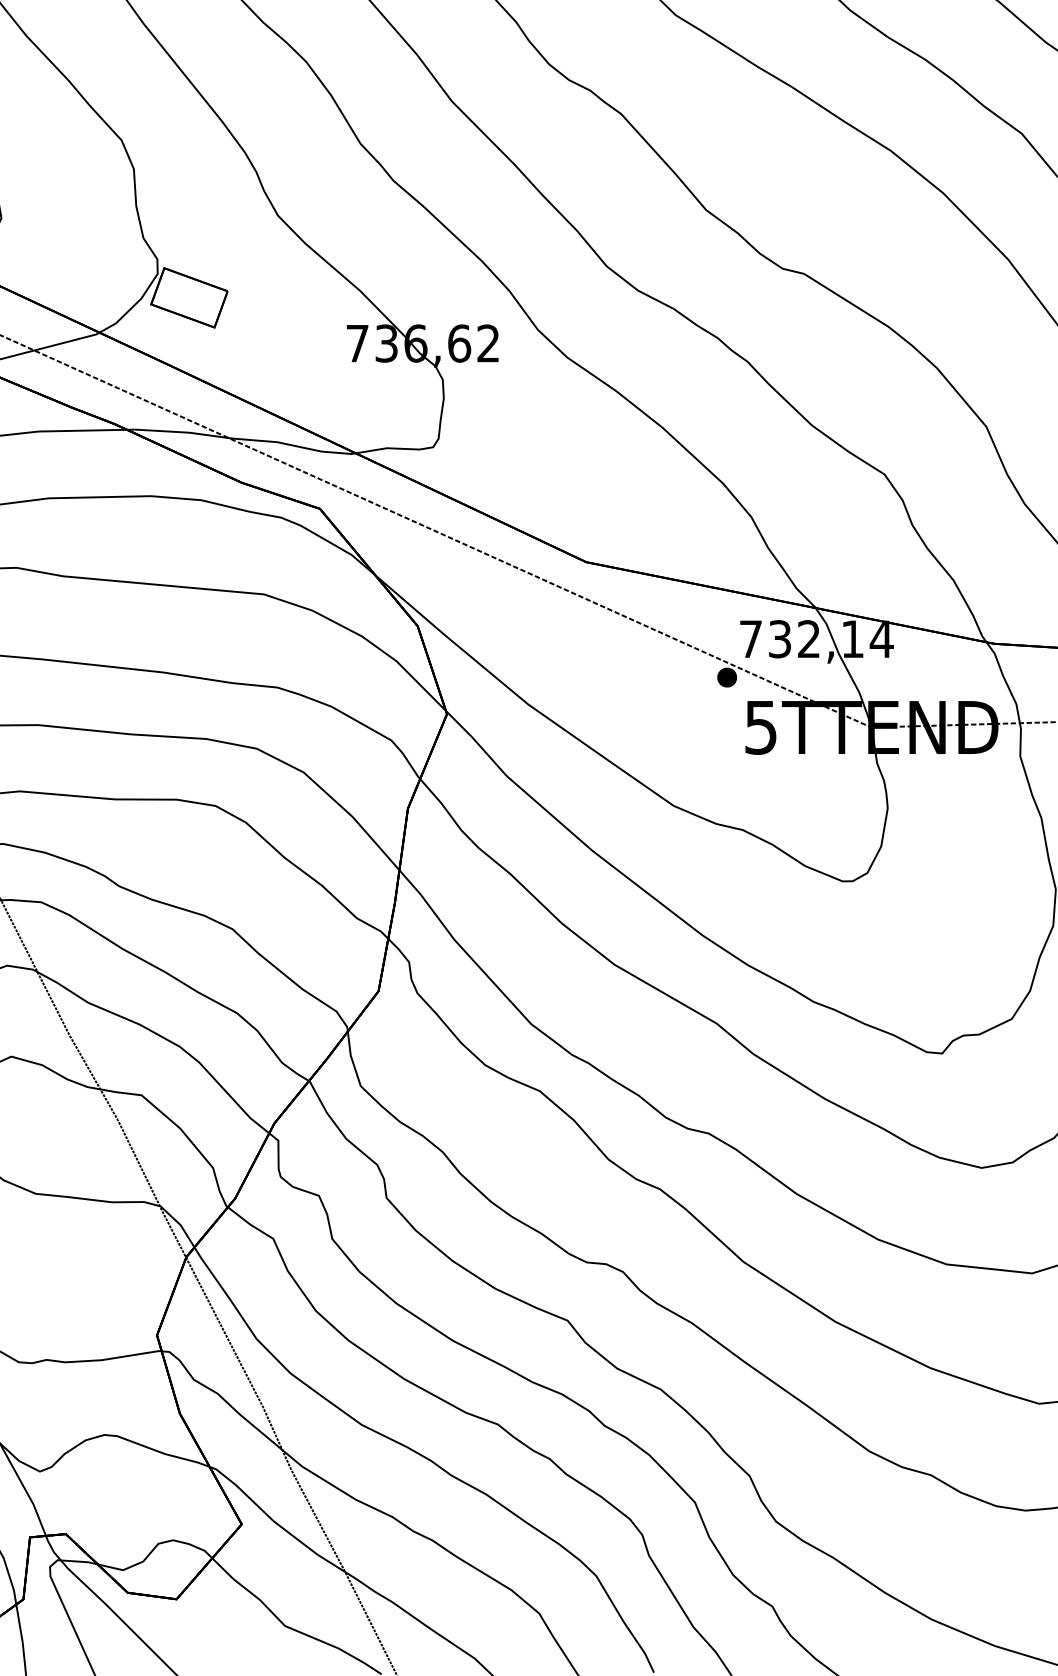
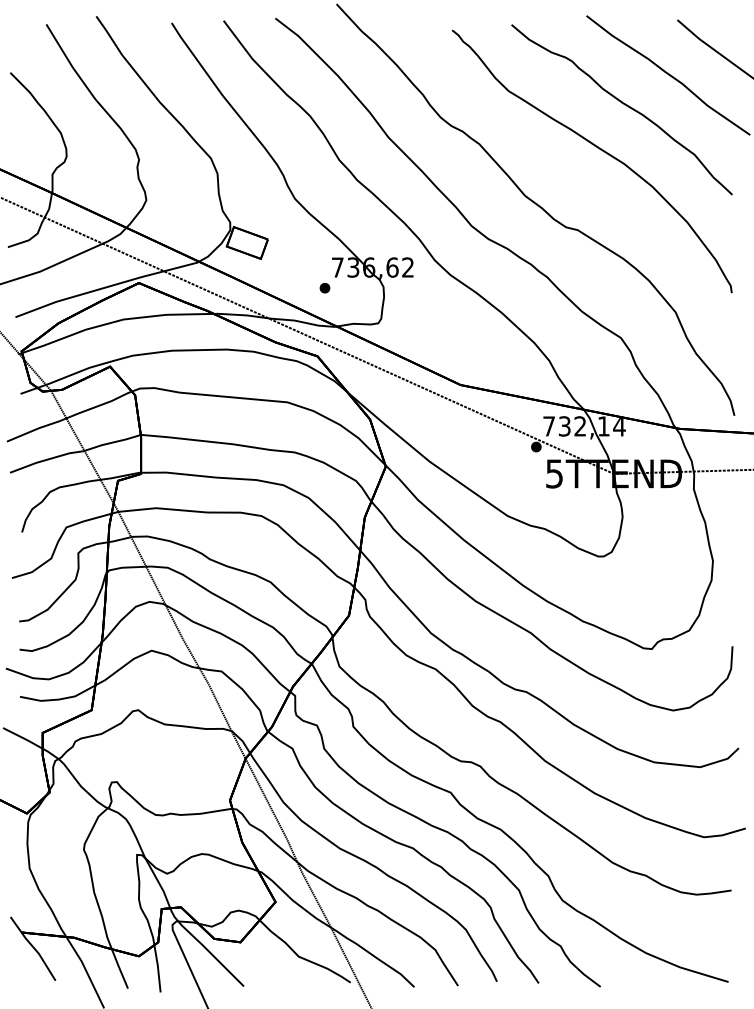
part: (332, 382) -> (324, 288), added

